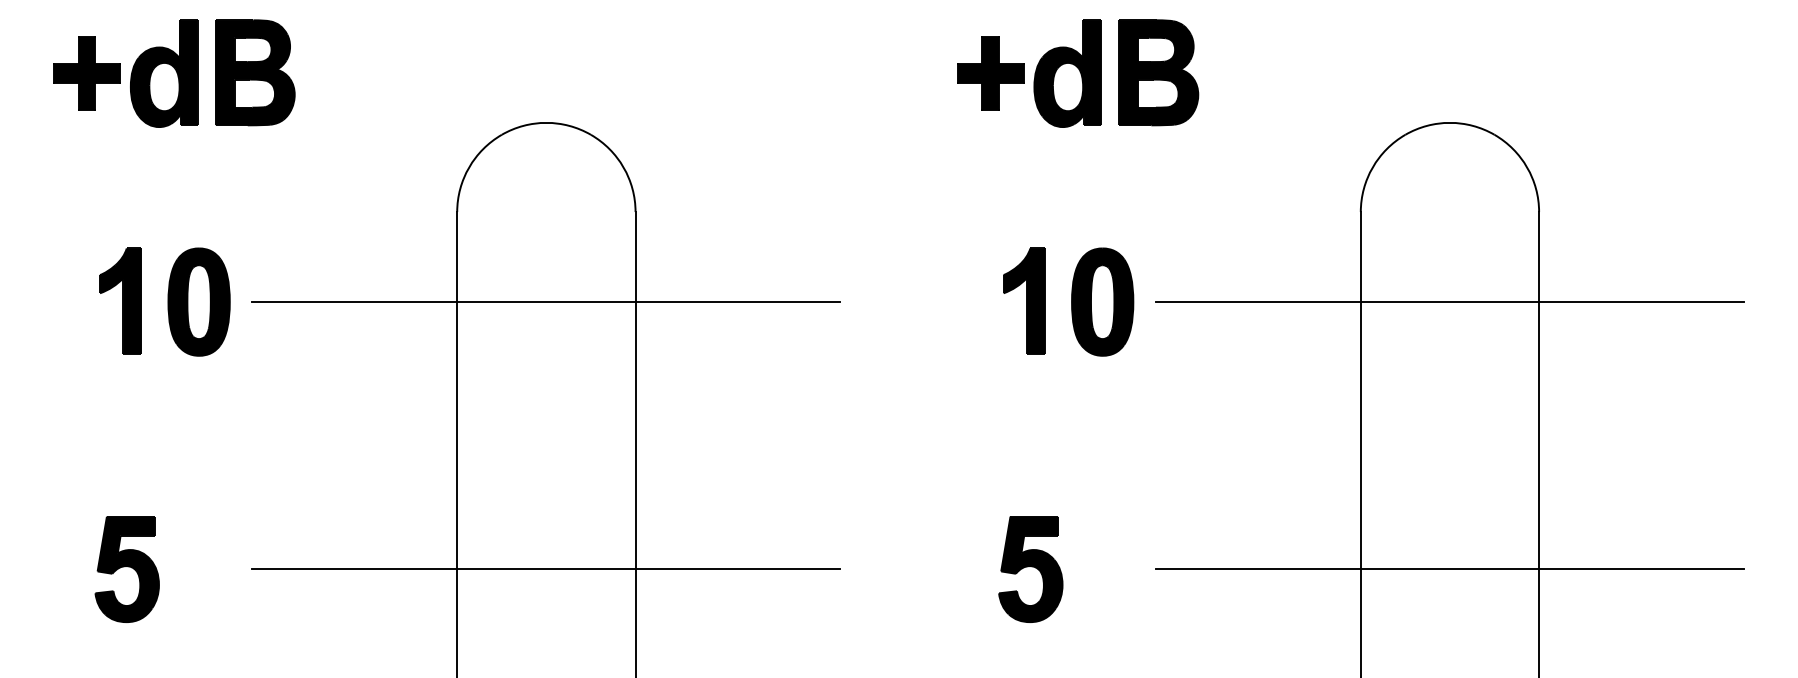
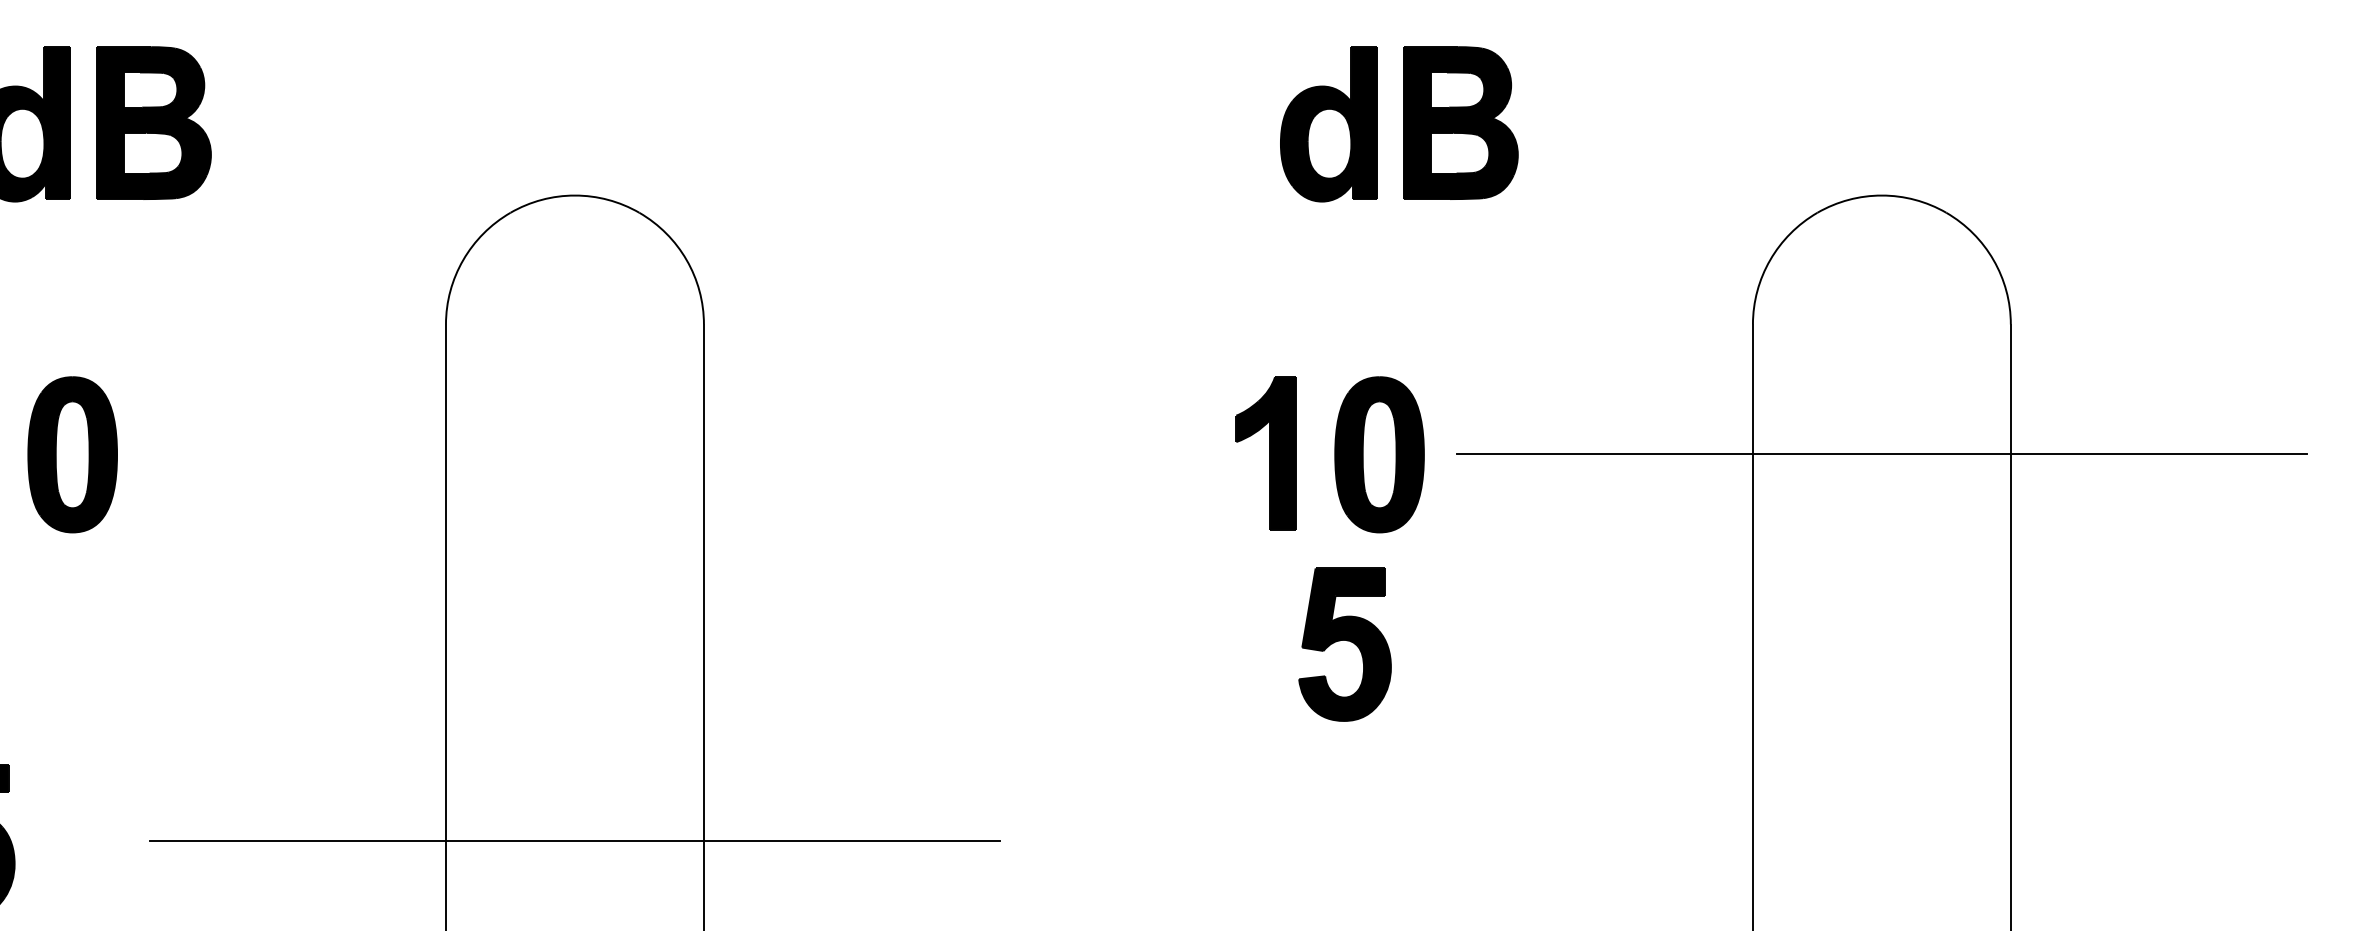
part: (990, 73) -> (1217, 124), removed
line: (546, 301) -> (575, 453), removed
part: (1030, 569) -> (1344, 644), moved
line: (1450, 569) -> (1882, 841), removed

